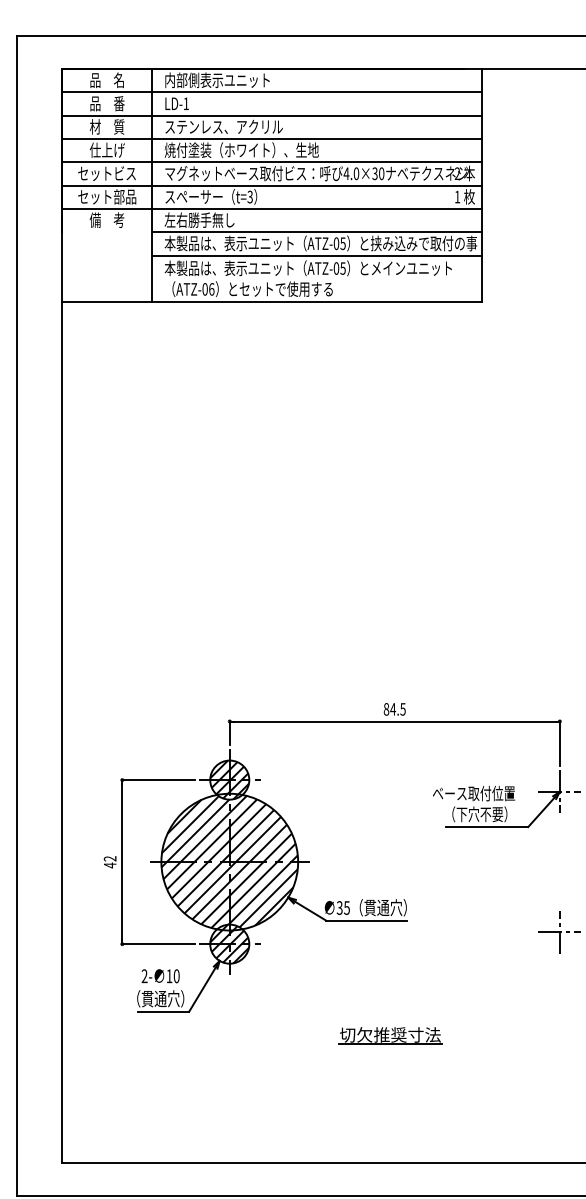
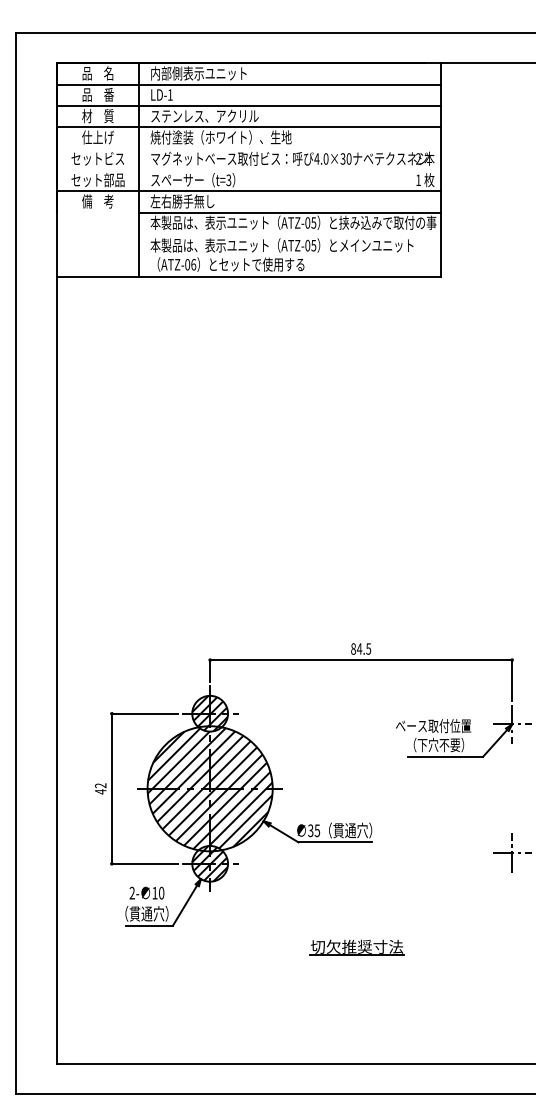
line: (271, 162) -> (248, 148), removed
line: (271, 185) -> (248, 169), removed
line: (316, 255) -> (289, 233), removed

